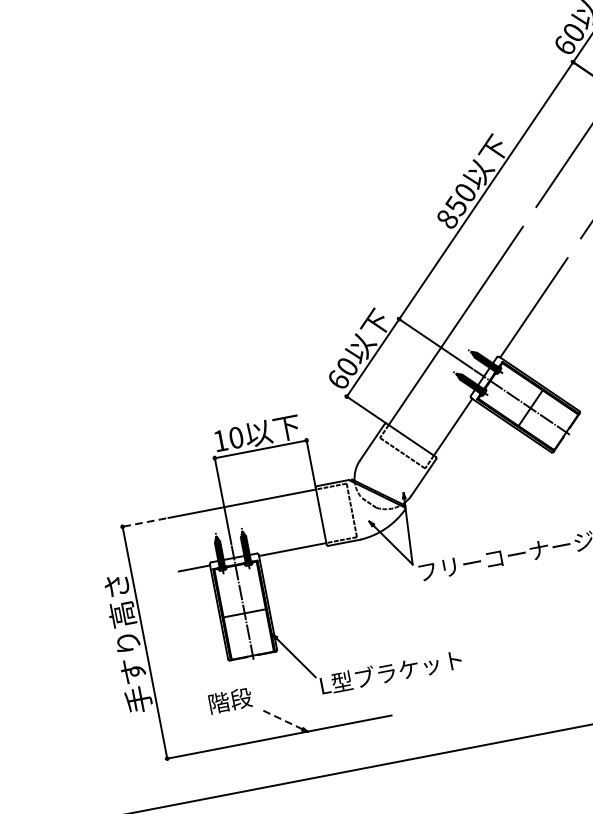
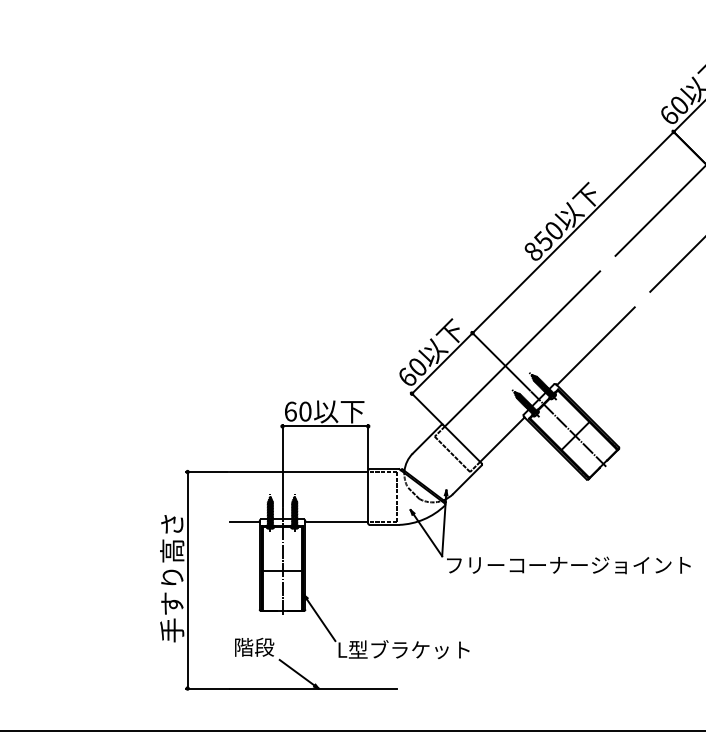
text: (220, 440) -> (290, 411), 10 -> 60
line: (142, 523) -> (206, 472), dashed -> solid
line: (281, 718) -> (297, 672), dashed -> solid

